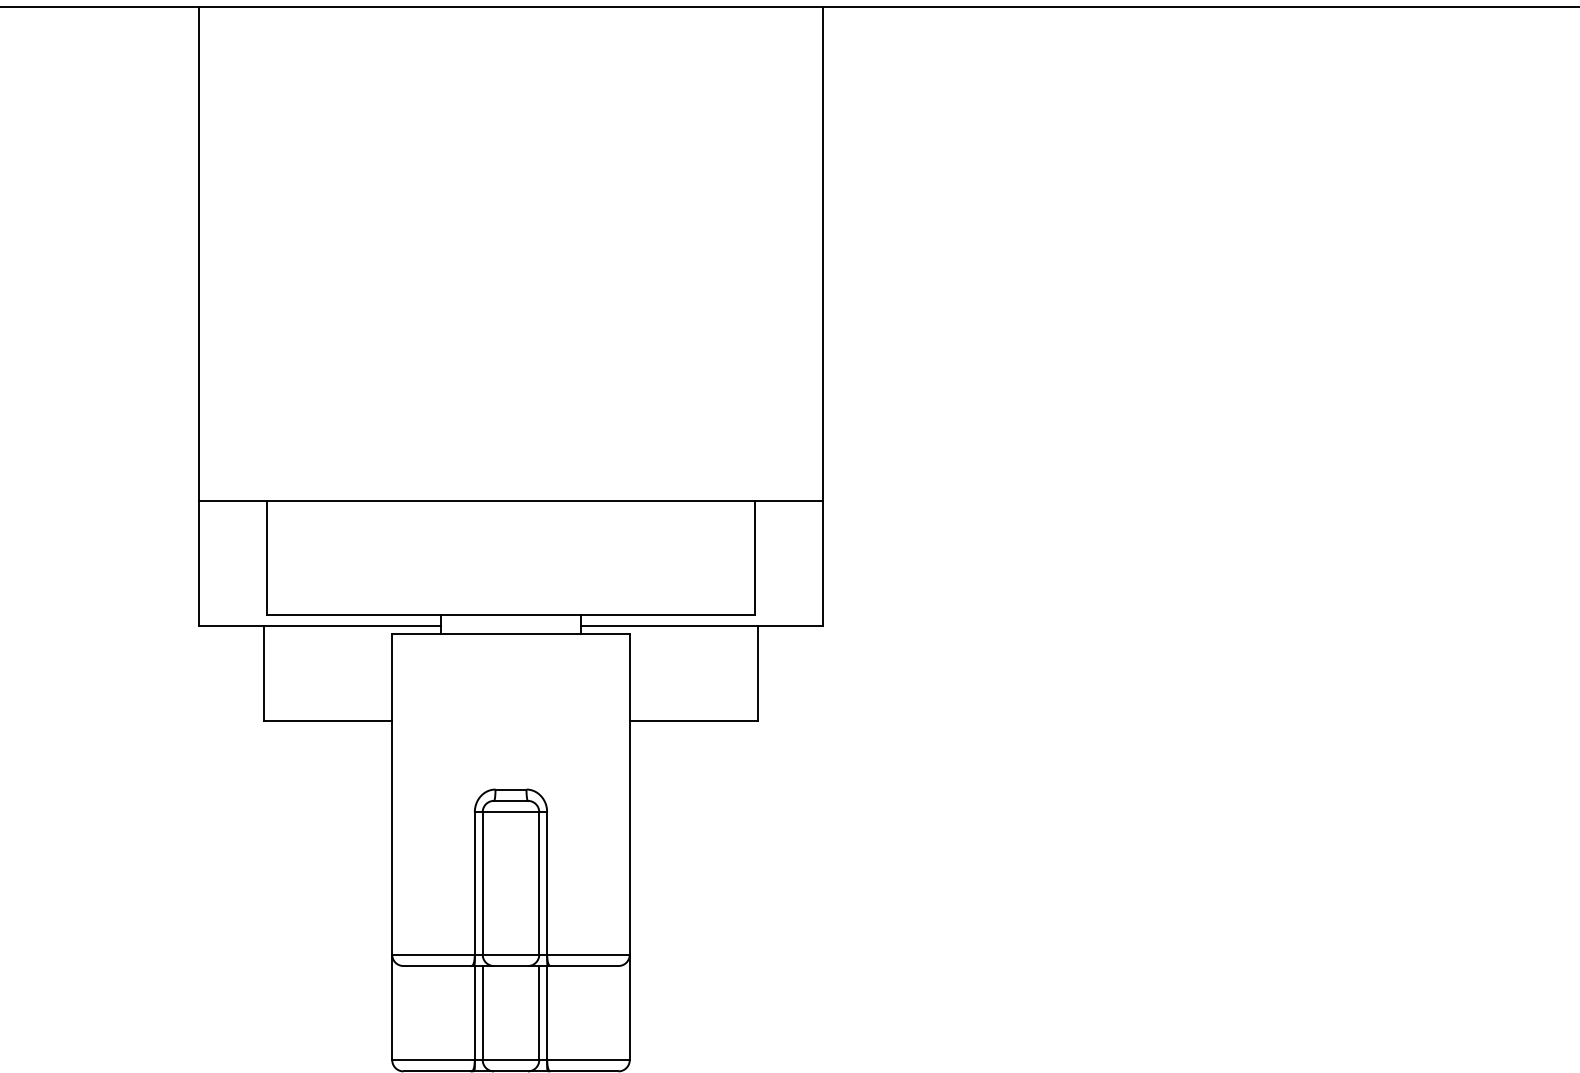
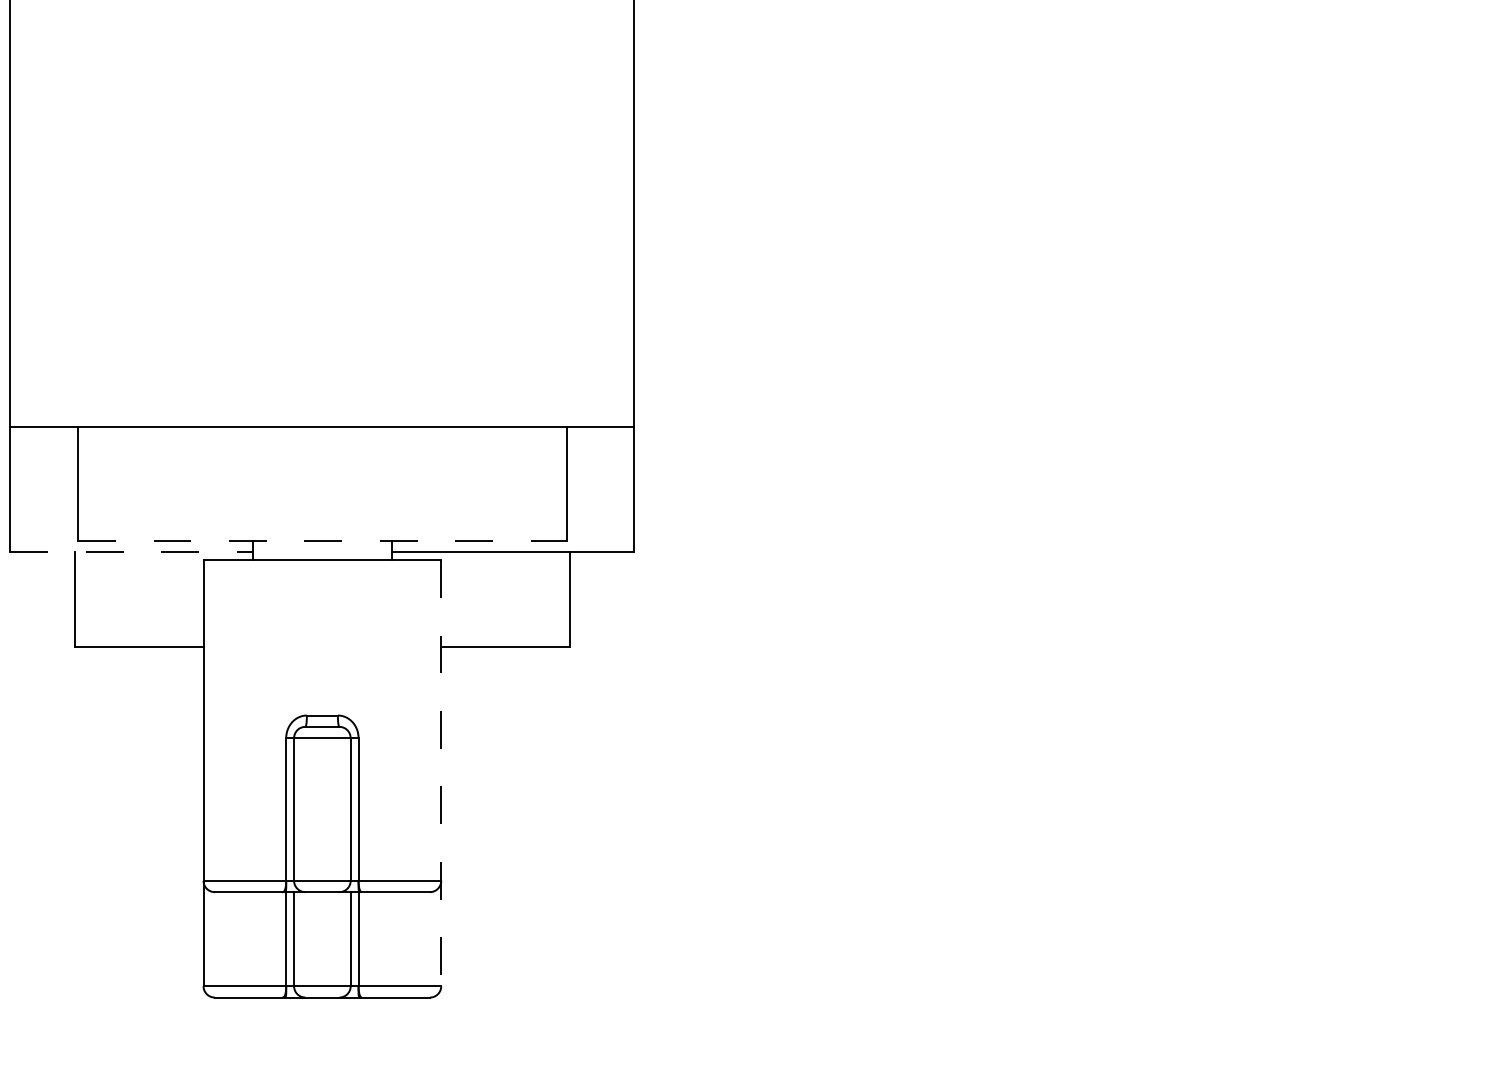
line: (511, 615) -> (322, 541), solid -> dashed
line: (320, 626) -> (131, 552), solid -> dashed
line: (629, 847) -> (440, 773), solid -> dashed

